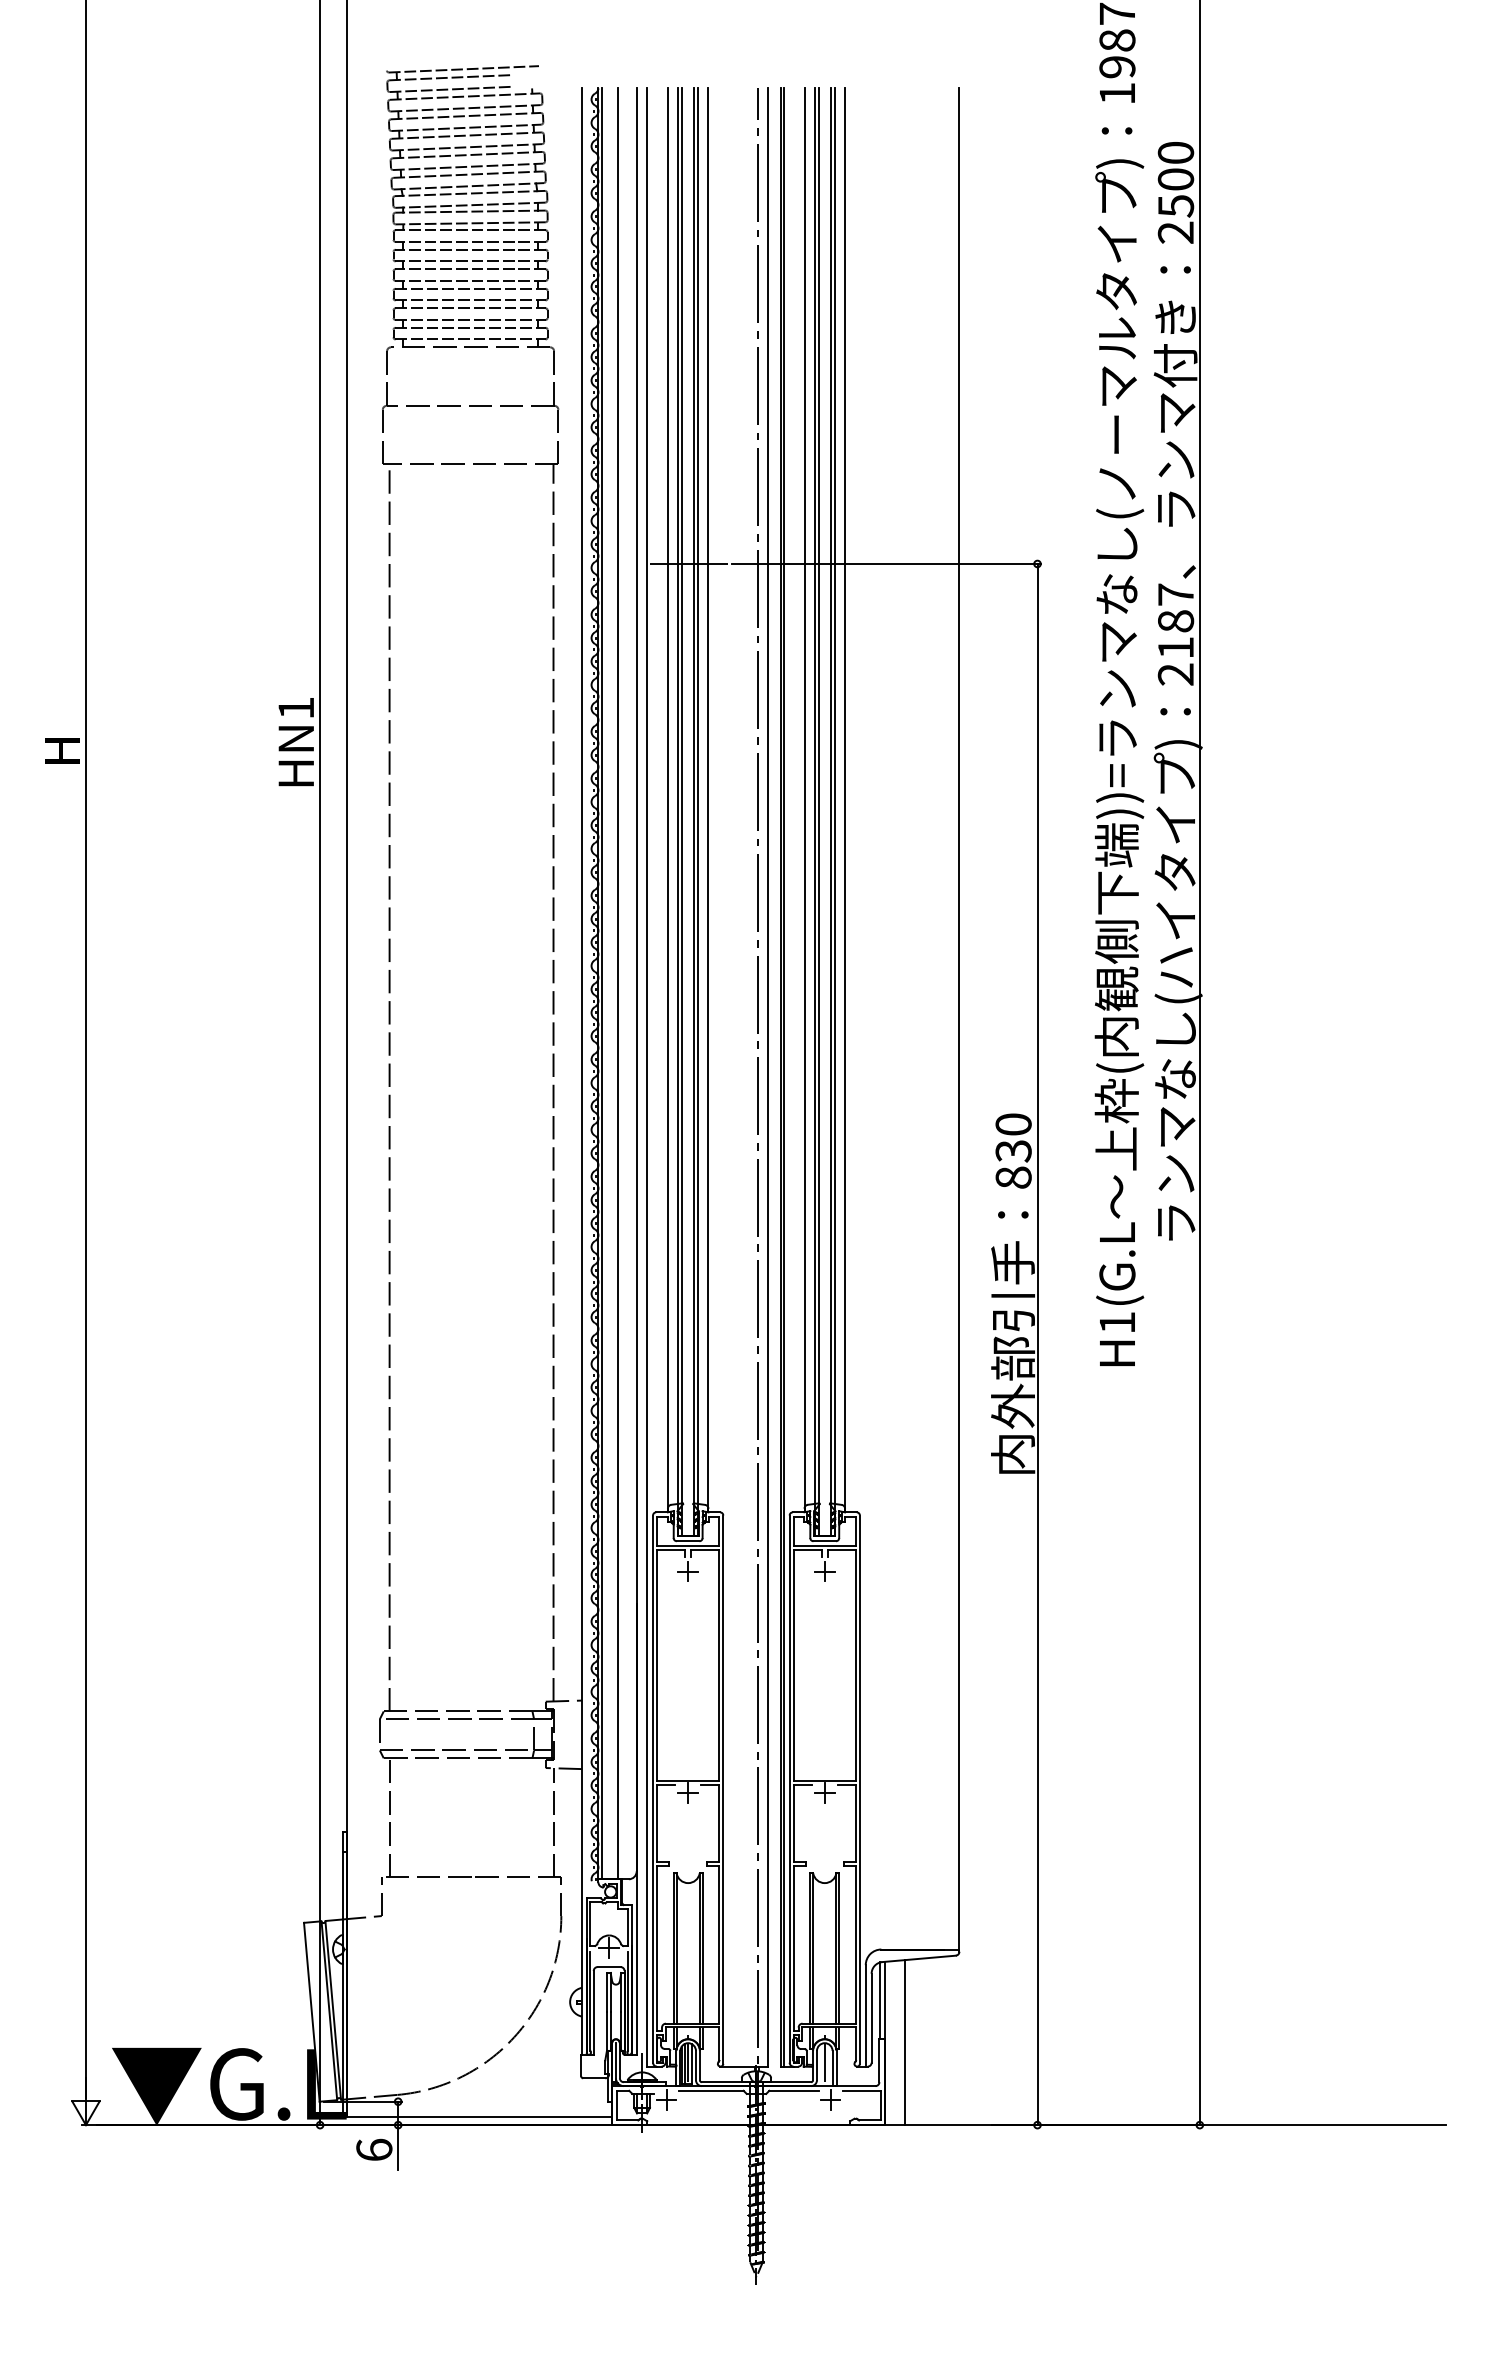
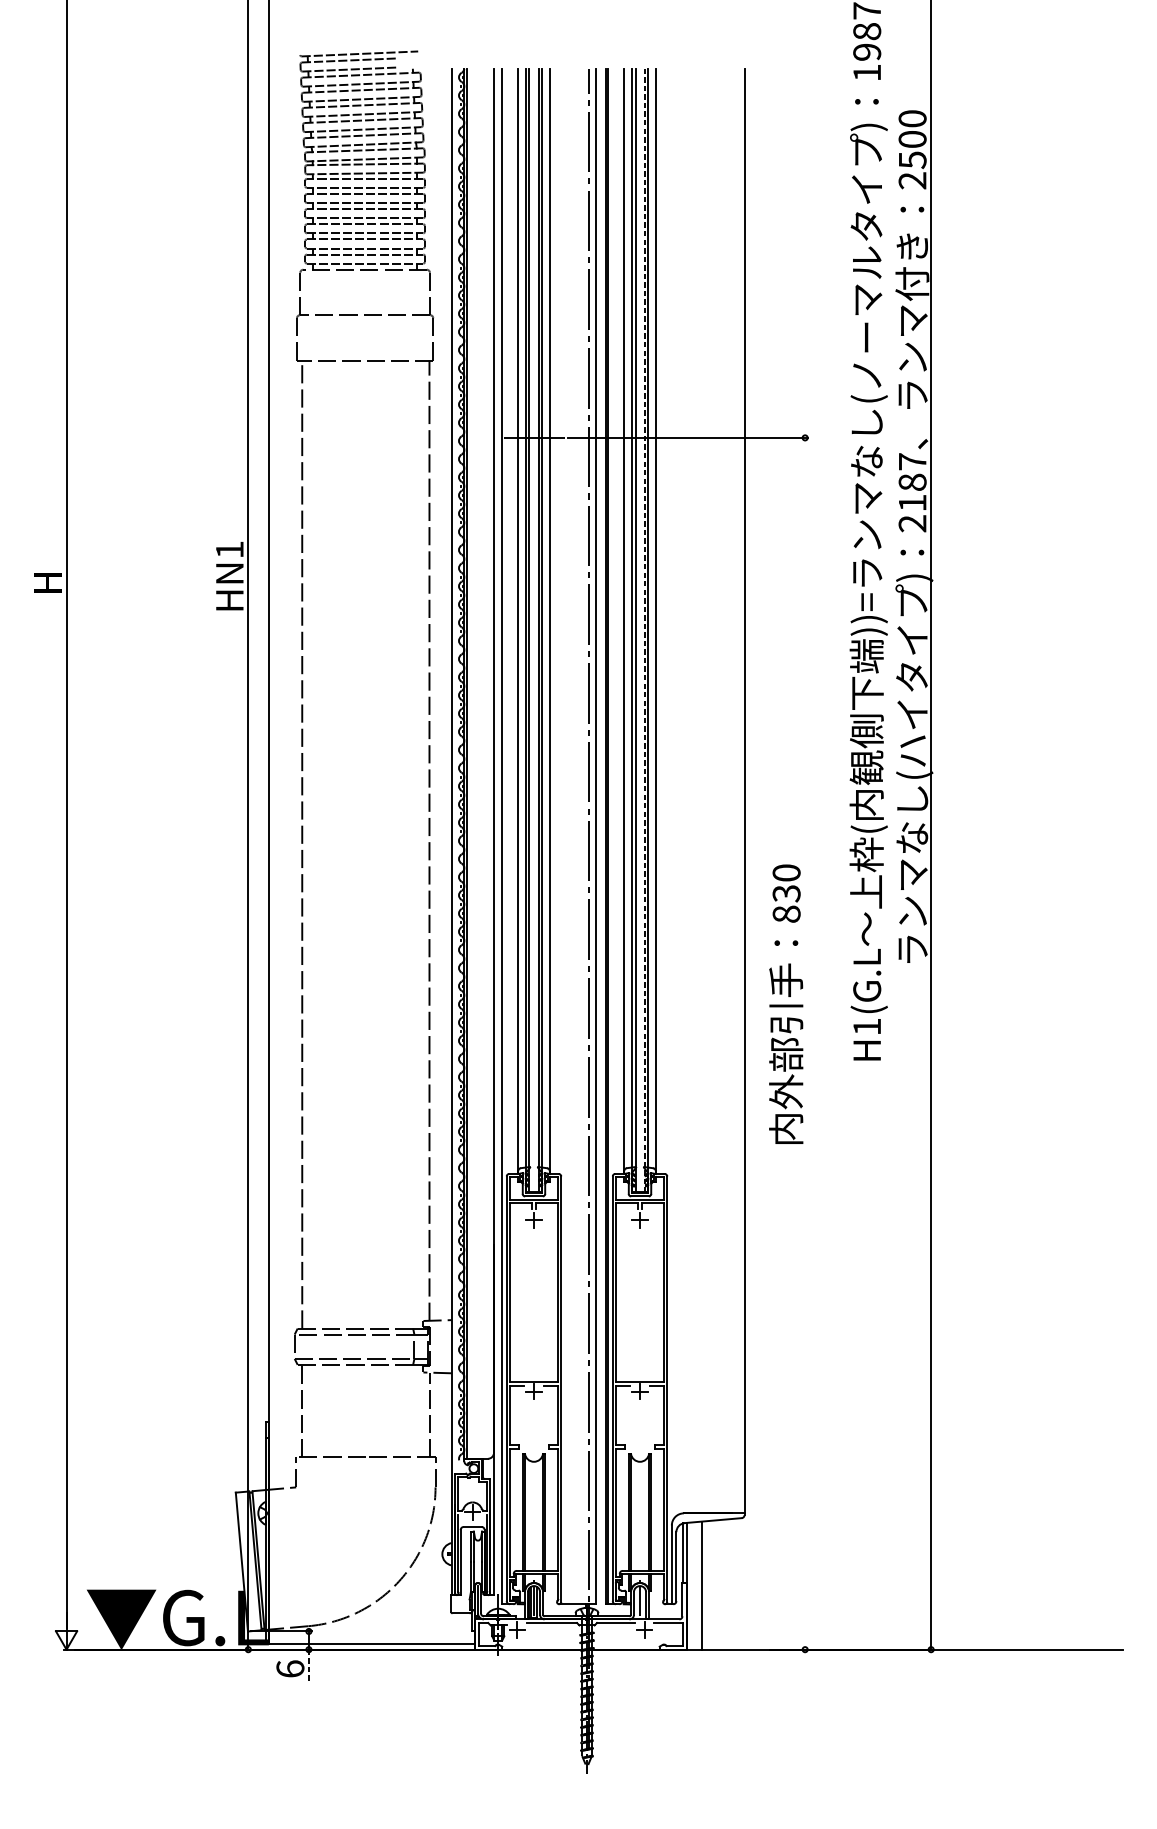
line: (830, 812) -> (644, 630), solid -> dashed
line: (617, 983) -> (479, 763), removed
line: (1037, 1344) -> (805, 1043), removed
line: (398, 2147) -> (309, 1667), solid -> dashed

